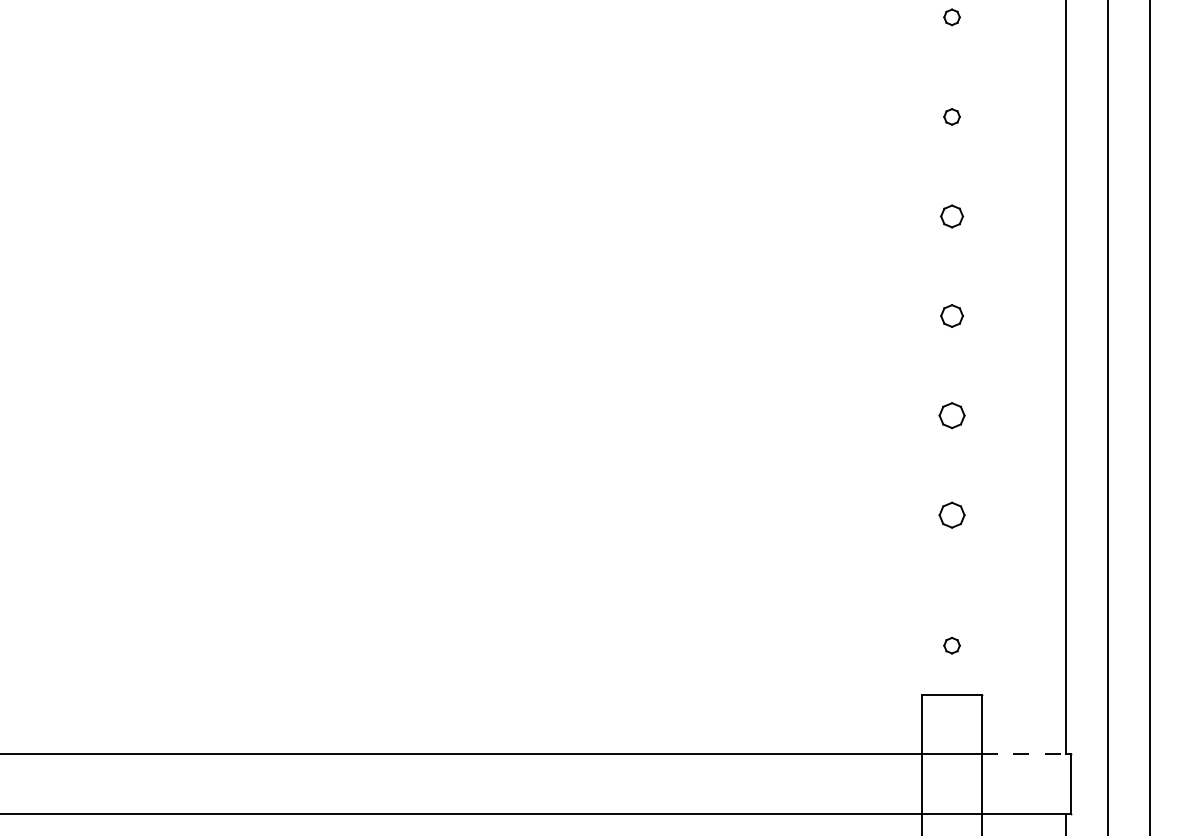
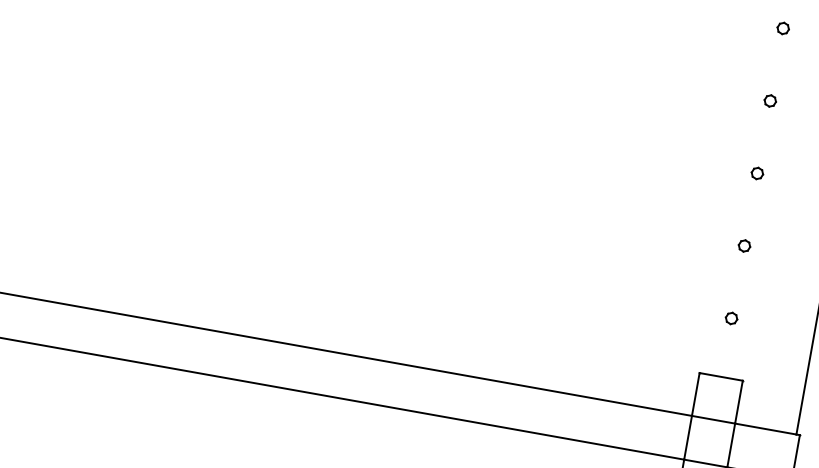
part: (951, 216) -> (782, 28), size x0.71
part: (951, 315) -> (770, 100), size x0.71
part: (951, 415) -> (757, 173), size x0.62
part: (951, 514) -> (744, 245), size x0.62
part: (951, 645) -> (731, 318), moved
line: (1024, 753) -> (766, 428), dashed -> solid

